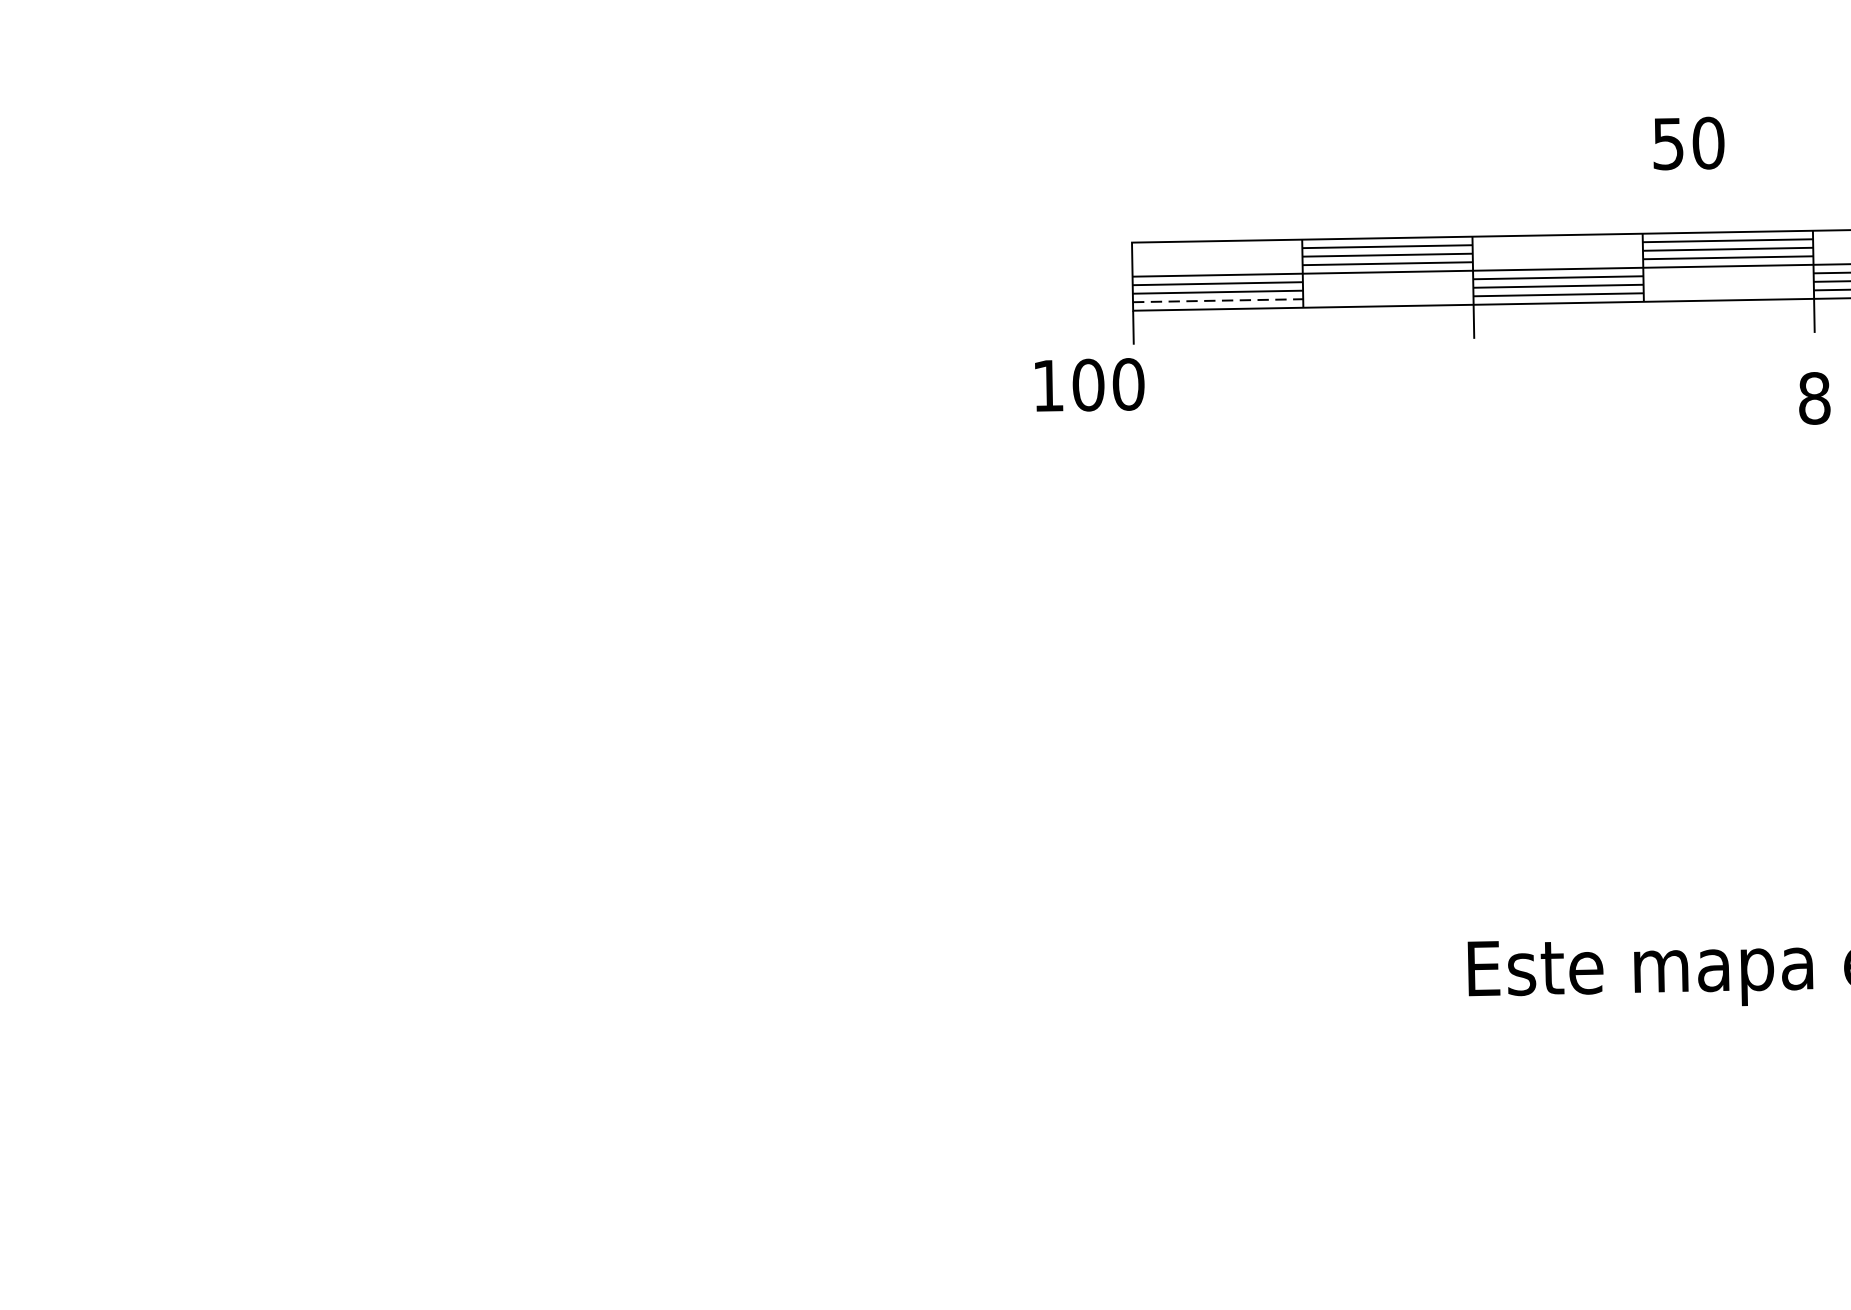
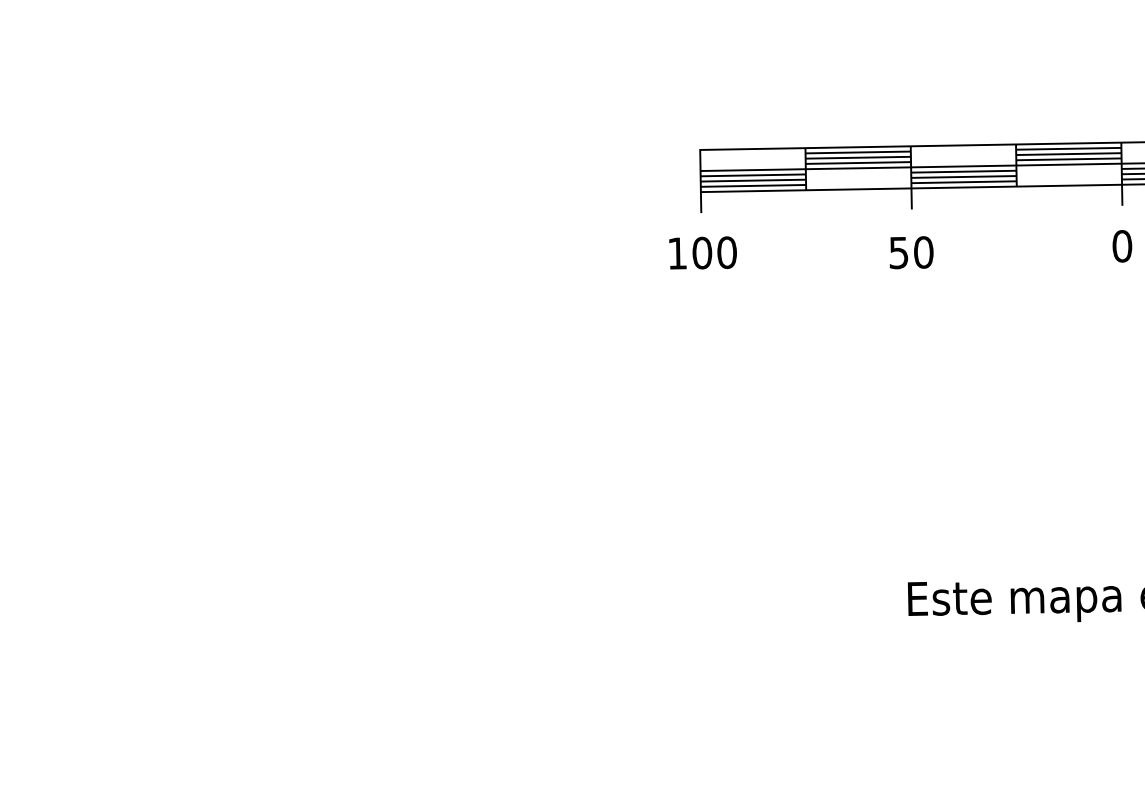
text: (1688, 143) -> (911, 252), moved
line: (1218, 300) -> (753, 185), dashed -> solid
text: (1088, 384) -> (702, 252), moved
text: (1814, 398) -> (1122, 246), 8 -> 0

